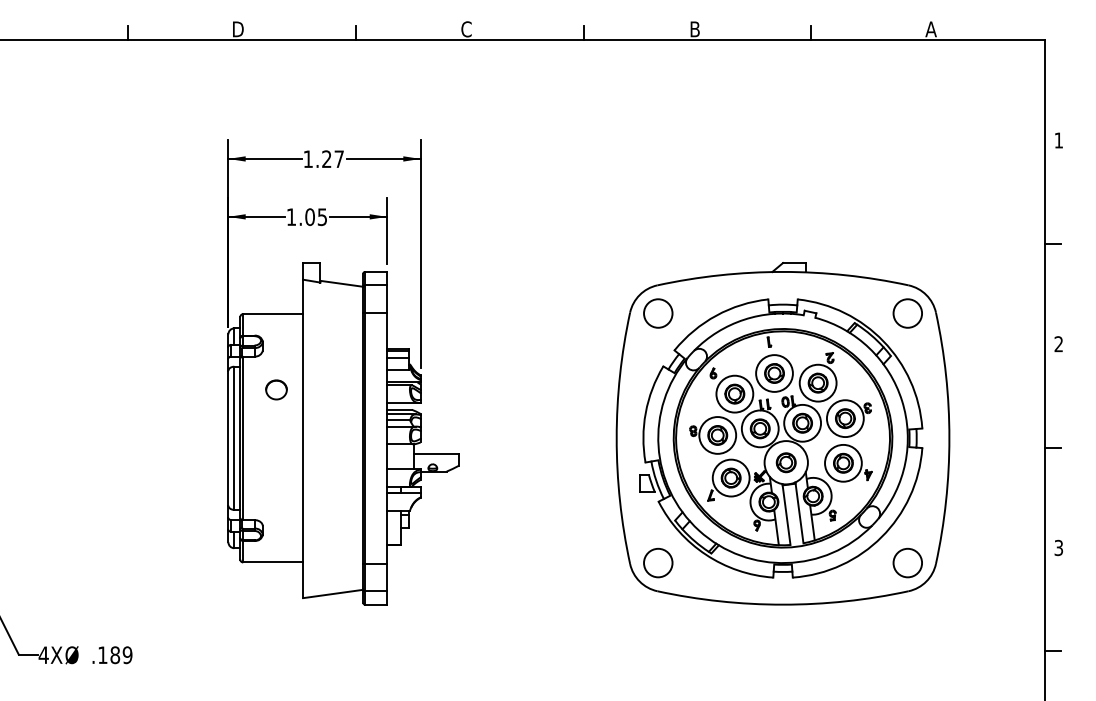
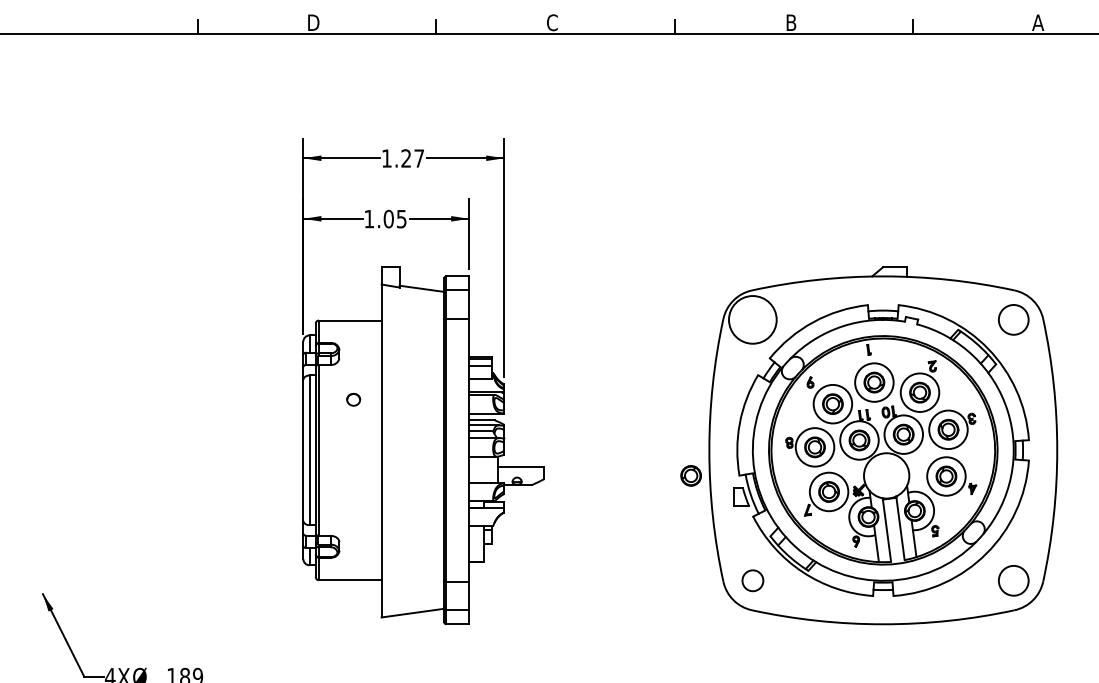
circle: (658, 313) -> (753, 319), size x1.6
part: (276, 389) -> (353, 399), size x0.6
part: (785, 462) -> (690, 475), moved
circle: (658, 562) -> (753, 580), size x0.7

